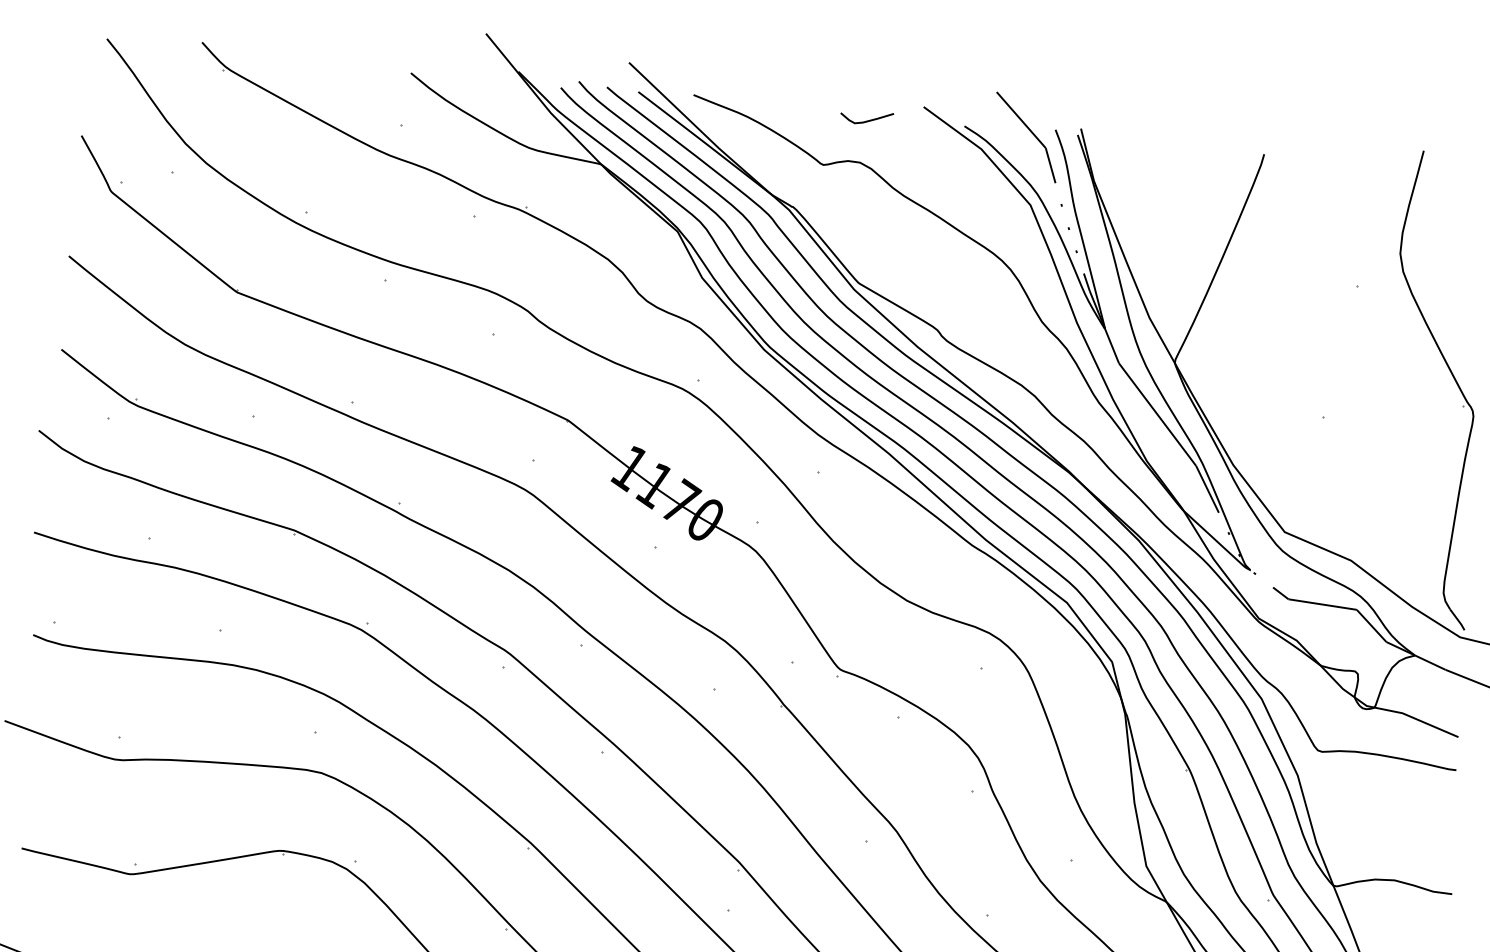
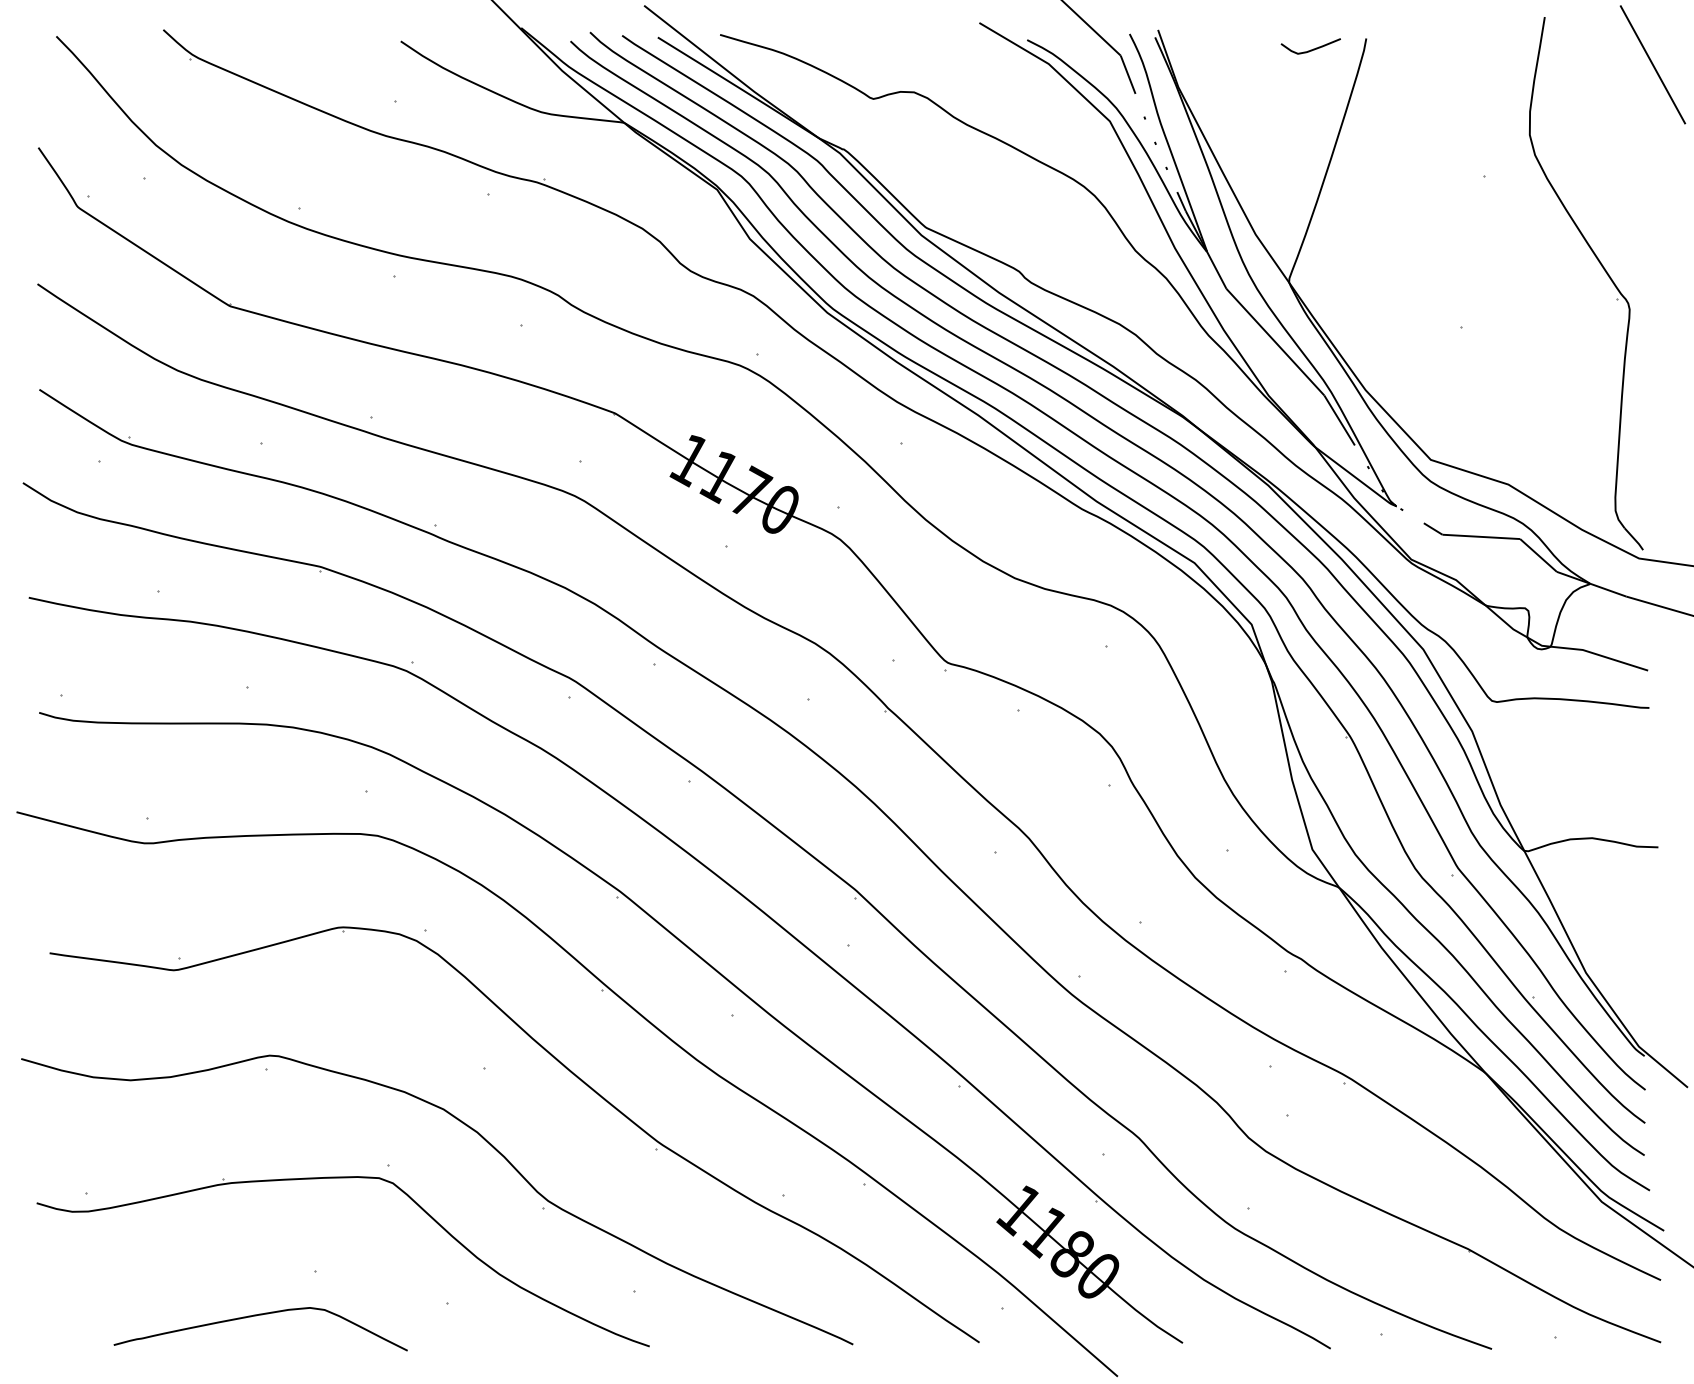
curve: (866, 120) -> (1310, 49), moved

